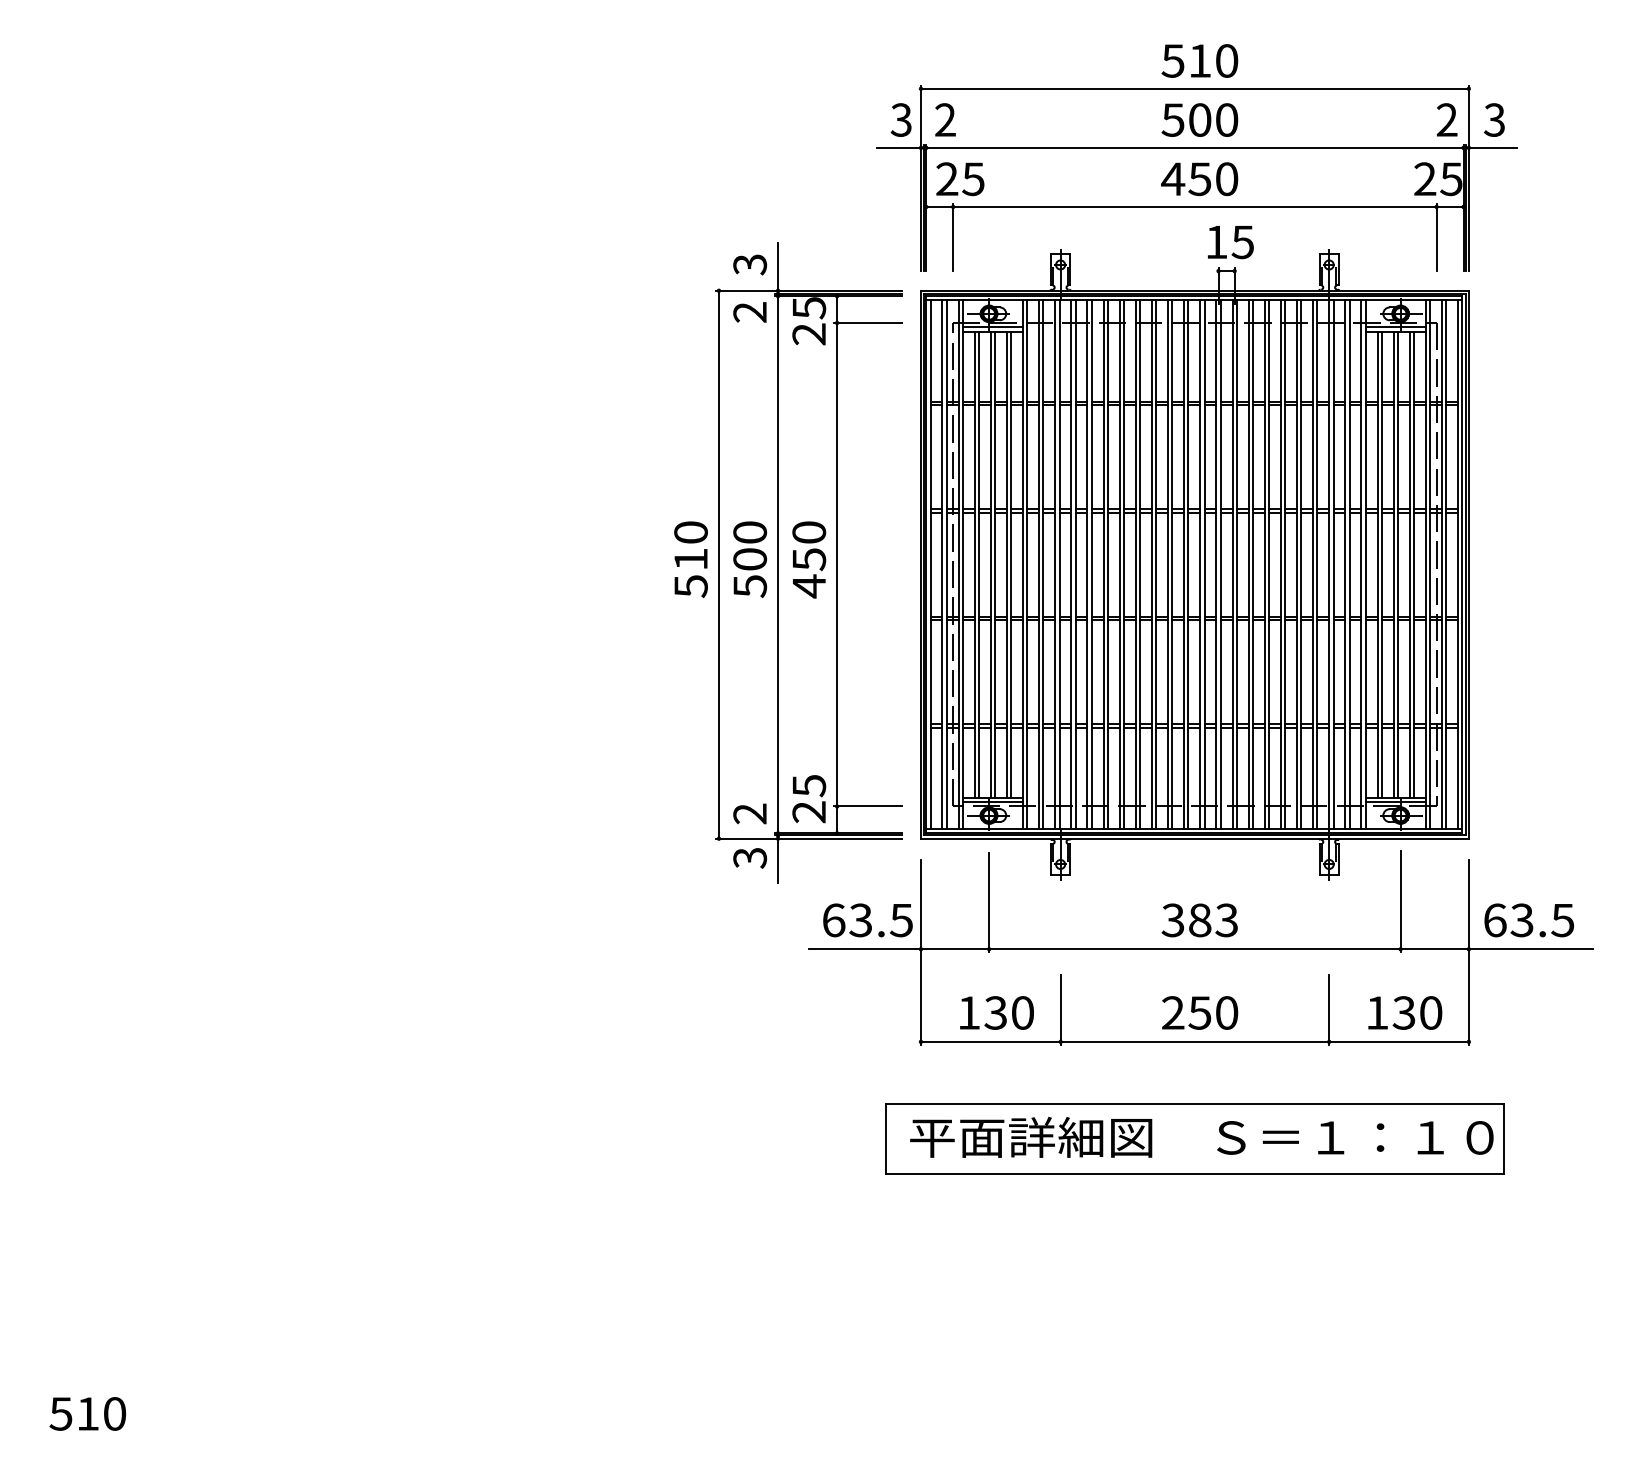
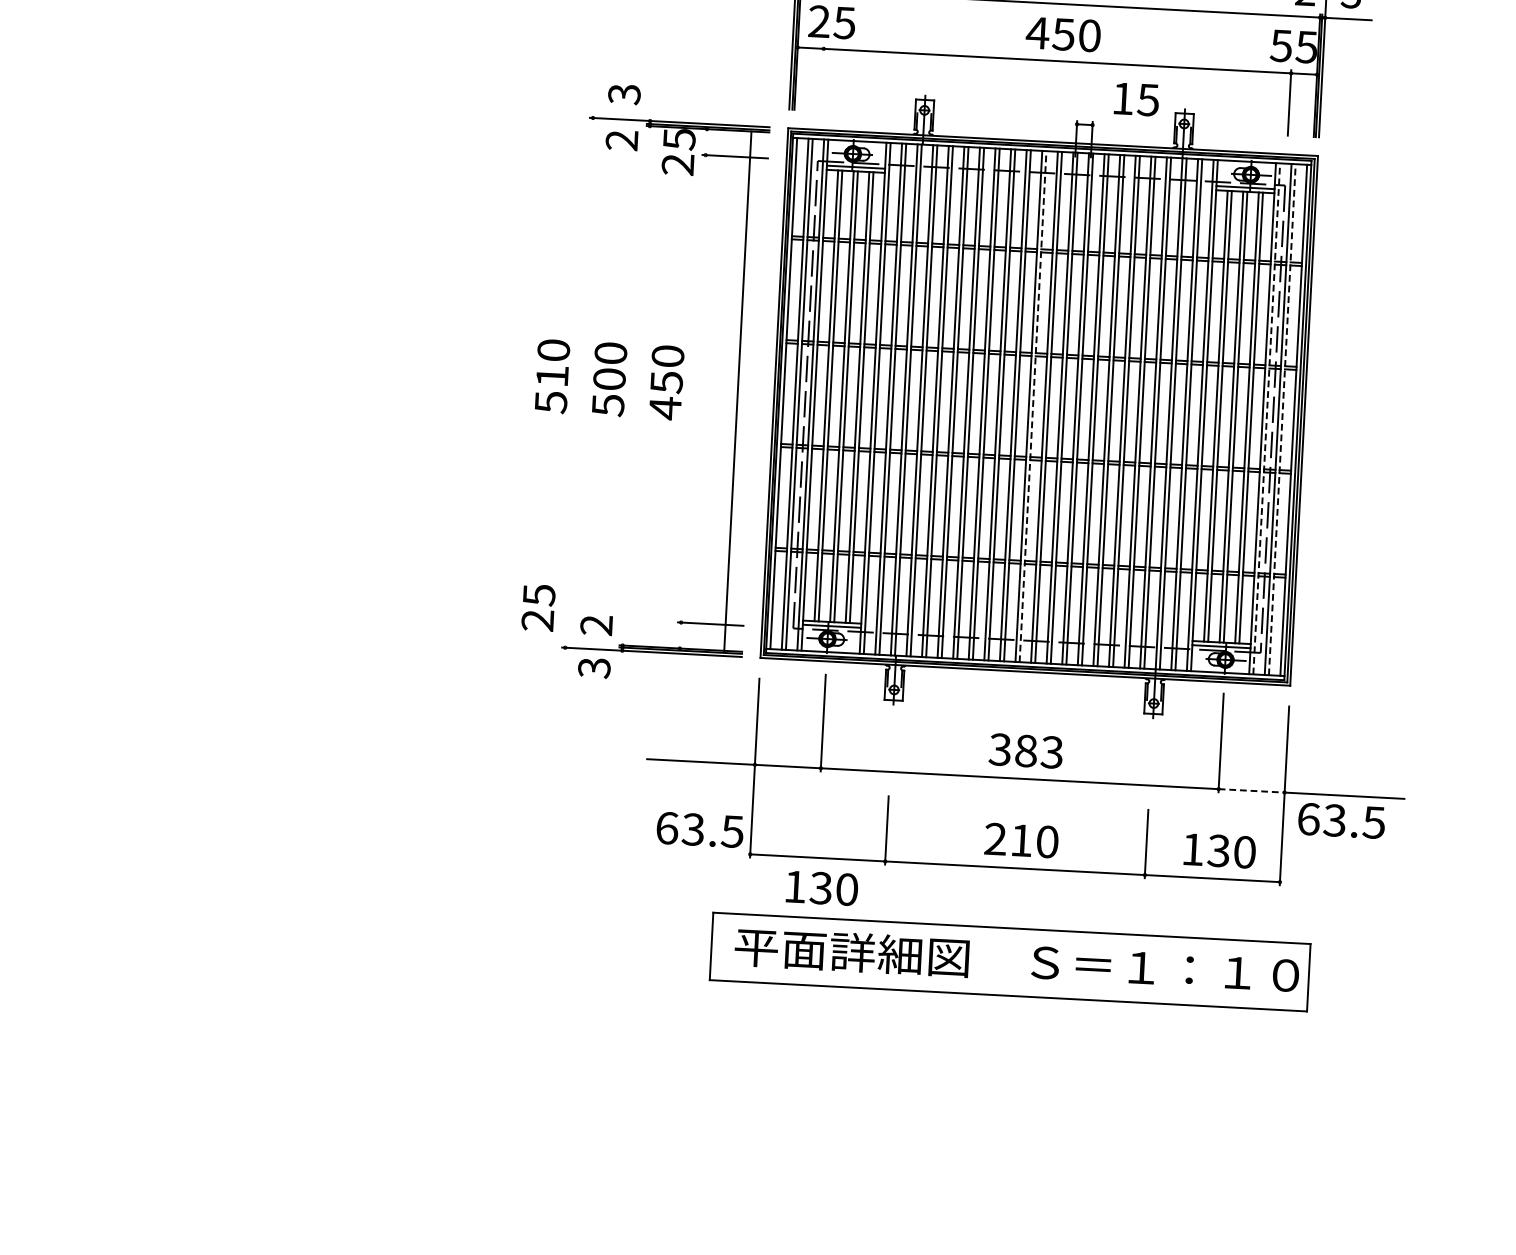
text: (1424, 179) -> (1280, 46), 25 -> 55
line: (953, 237) -> (822, 78), removed
text: (1230, 242) -> (1136, 99), moved
line: (778, 562) -> (636, 383), removed
line: (718, 564) -> (578, 382), removed
line: (837, 564) -> (738, 390), moved
line: (1188, 564) -> (1033, 406), solid -> dashed
line: (1430, 564) -> (1267, 418), solid -> dashed
line: (1446, 564) -> (1282, 419), solid -> dashed
text: (809, 799) -> (538, 608), moved
text: (867, 920) -> (699, 830), moved
text: (1528, 920) -> (1340, 820), moved
line: (1435, 949) -> (1252, 791), solid -> dashed
text: (996, 1012) -> (821, 887), moved
text: (1199, 1012) -> (1021, 840), 250 -> 210

